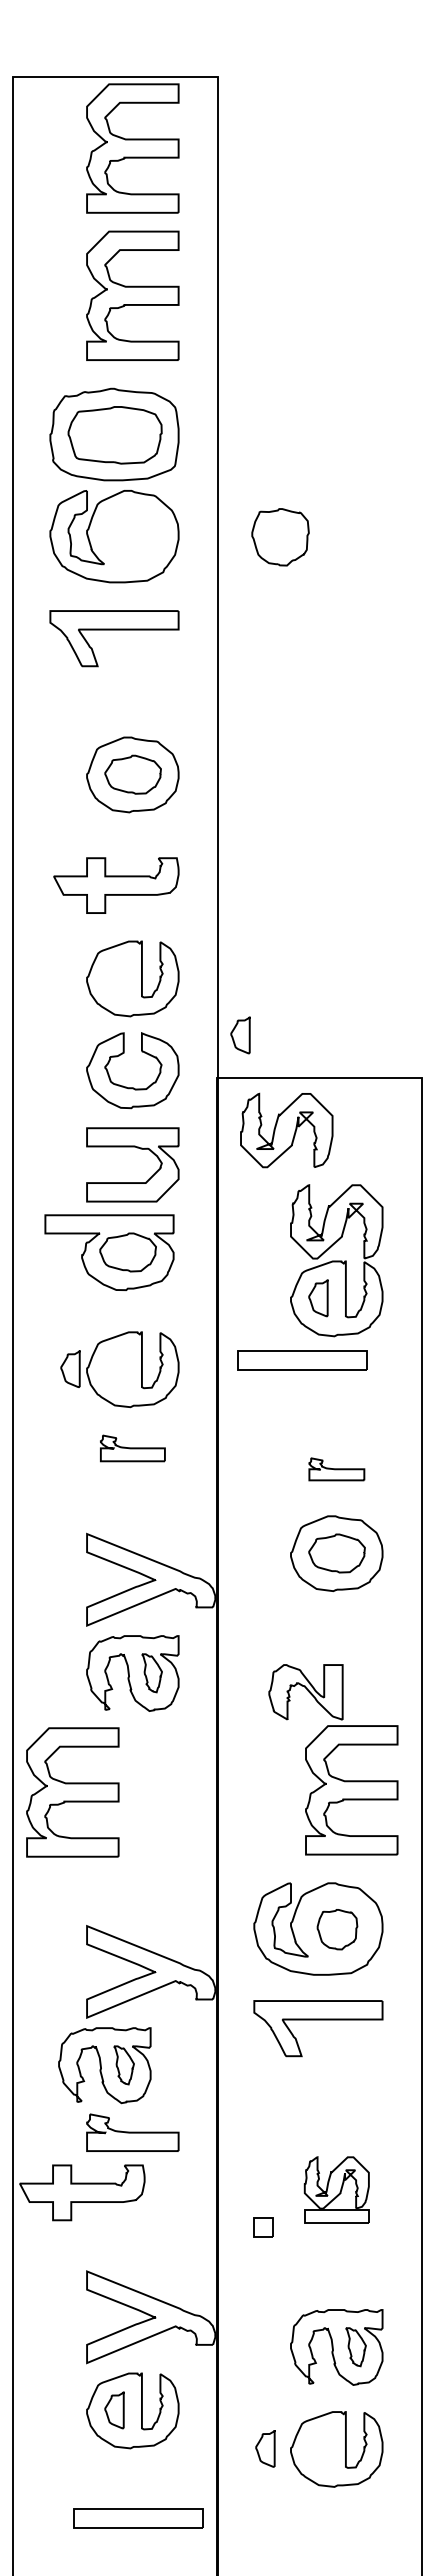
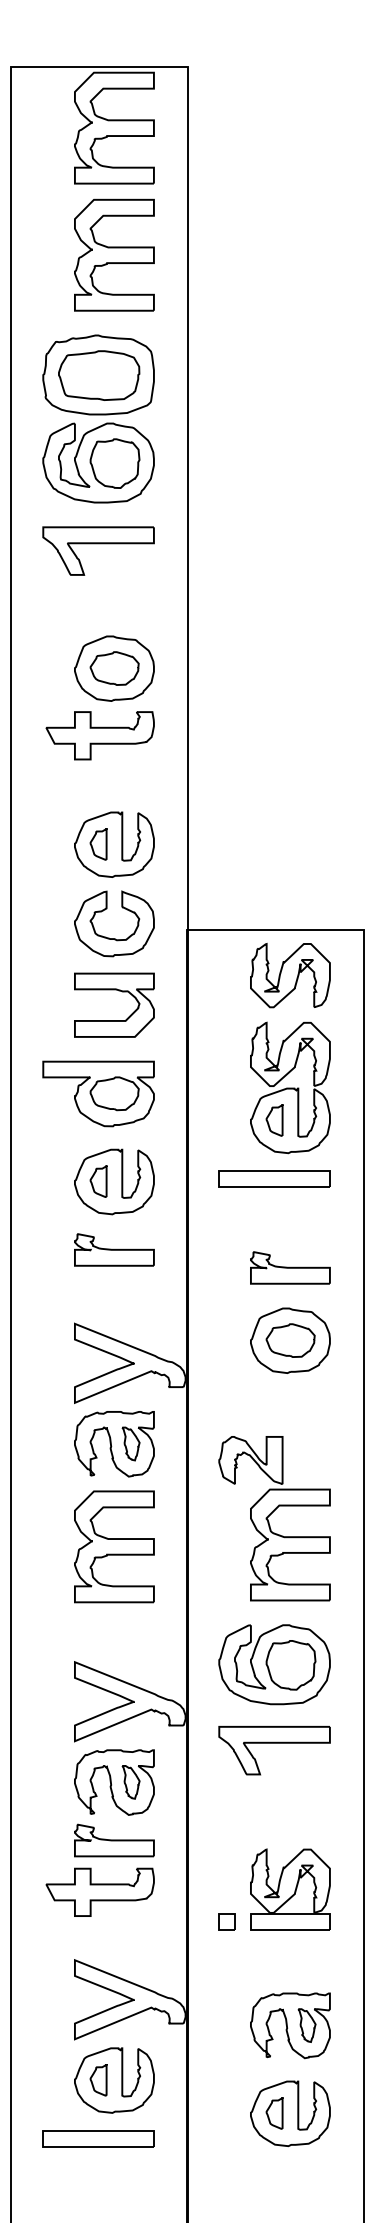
part: (280, 537) -> (115, 463), moved
part: (116, 885) -> (100, 735), moved
part: (240, 1035) -> (98, 844), moved
part: (286, 1130) -> (290, 975), moved
part: (109, 1252) -> (98, 1093), moved
part: (302, 1360) -> (274, 1179), moved
part: (70, 1368) -> (98, 1180), moved
part: (132, 1448) -> (114, 1250), size x1.43
part: (336, 1469) -> (290, 1268), size x1.67
part: (333, 1759) -> (274, 1518), moved
part: (72, 1792) -> (114, 1546), moved
part: (337, 1929) -> (291, 1665), size x1.43
part: (104, 2065) -> (114, 1782), moved
part: (336, 2189) -> (290, 1889), size x1.43
part: (82, 2192) -> (100, 1892), moved
part: (265, 2448) -> (274, 2113), moved
part: (138, 2518) -> (98, 2138), moved

